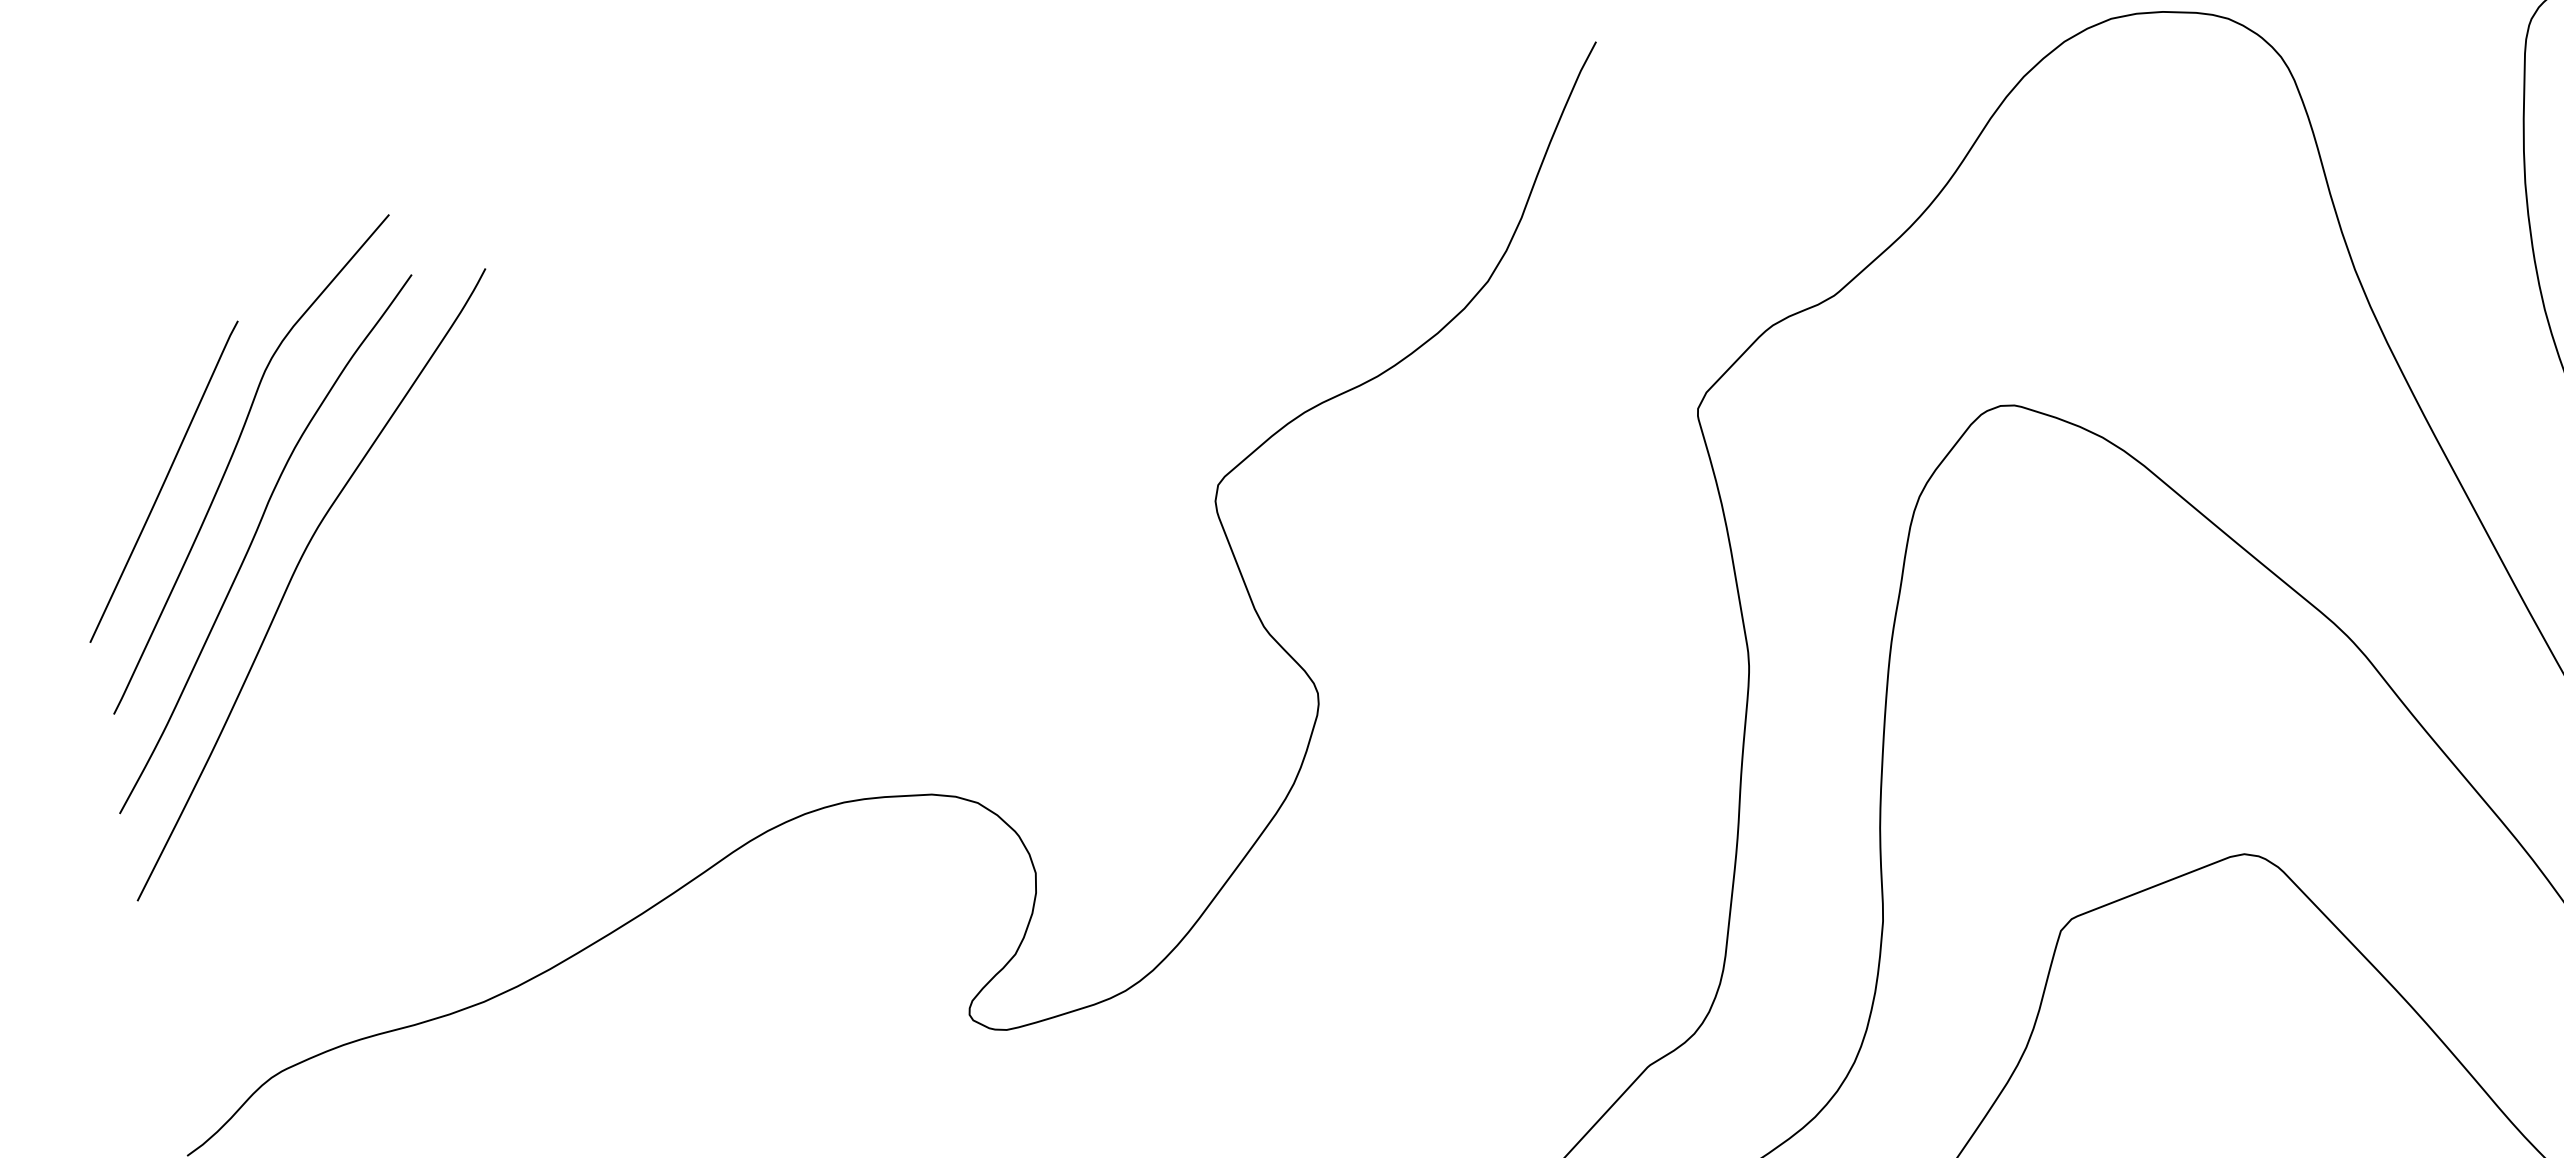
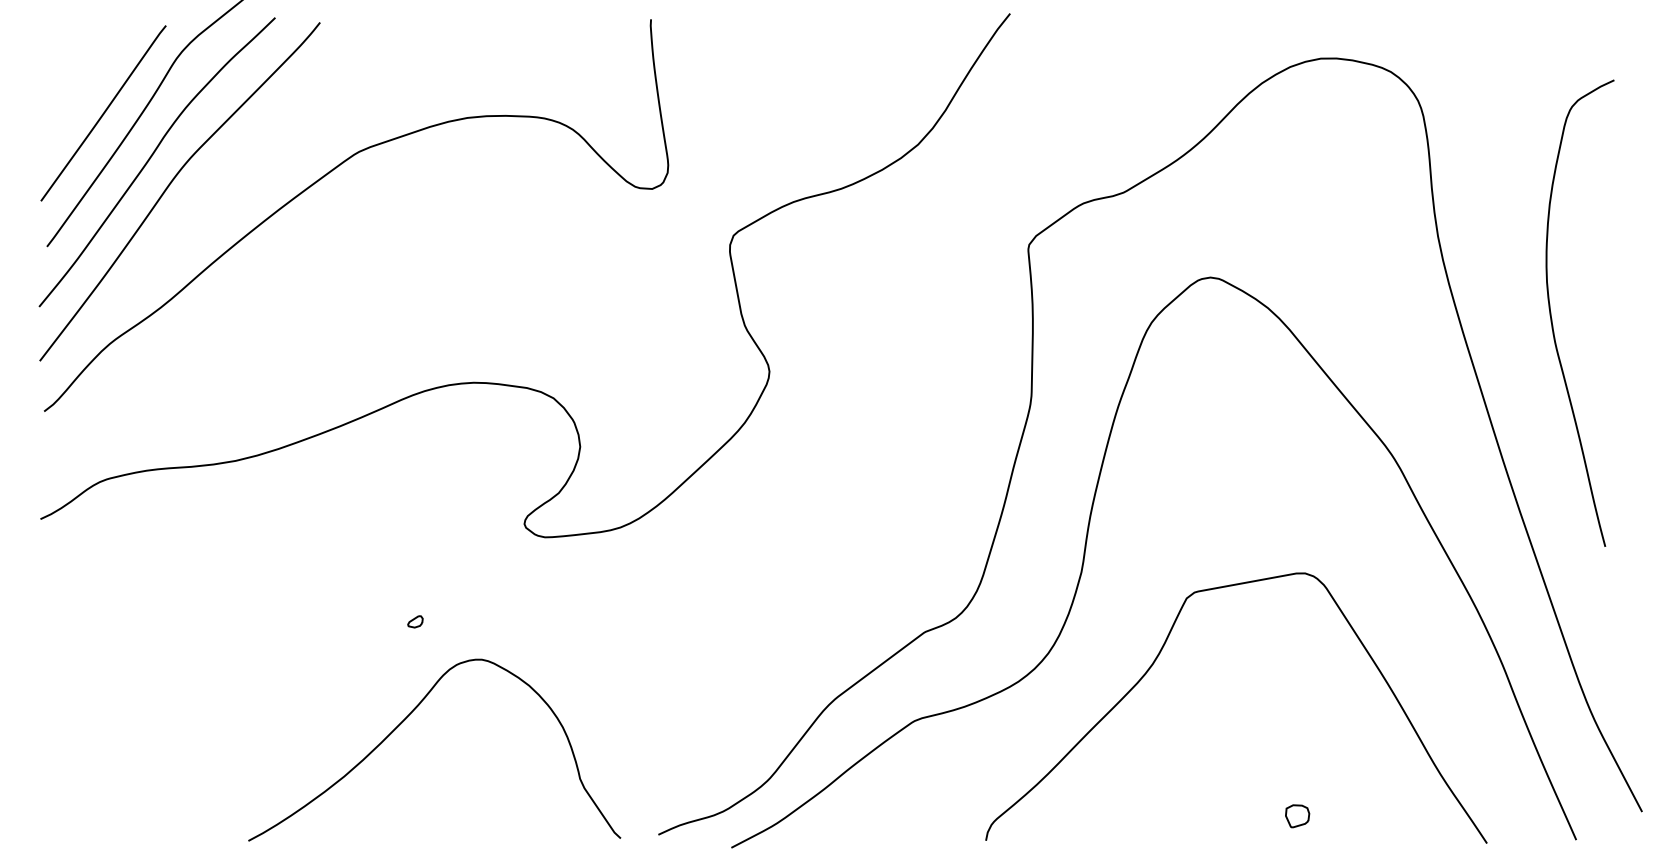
curve: (545, 511) -> (328, 174), added

